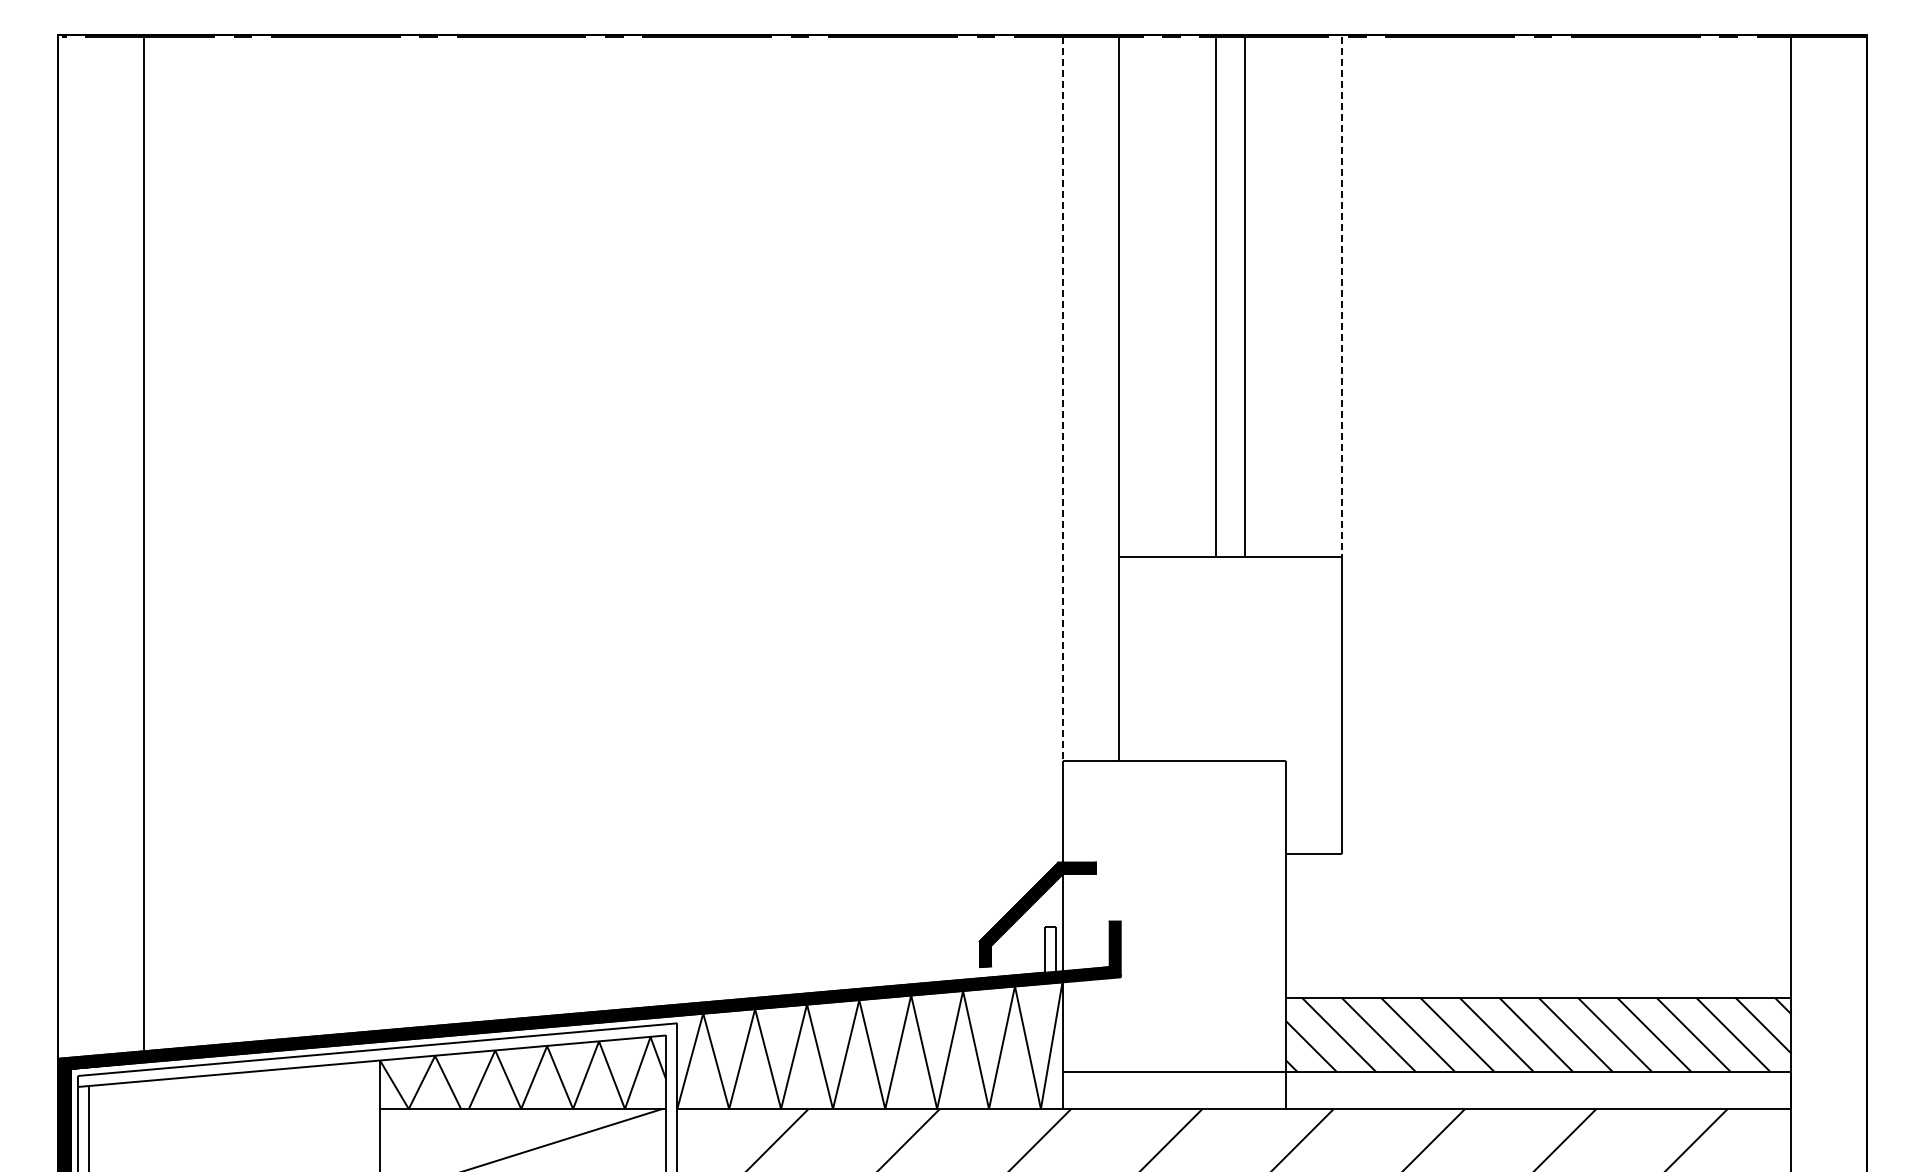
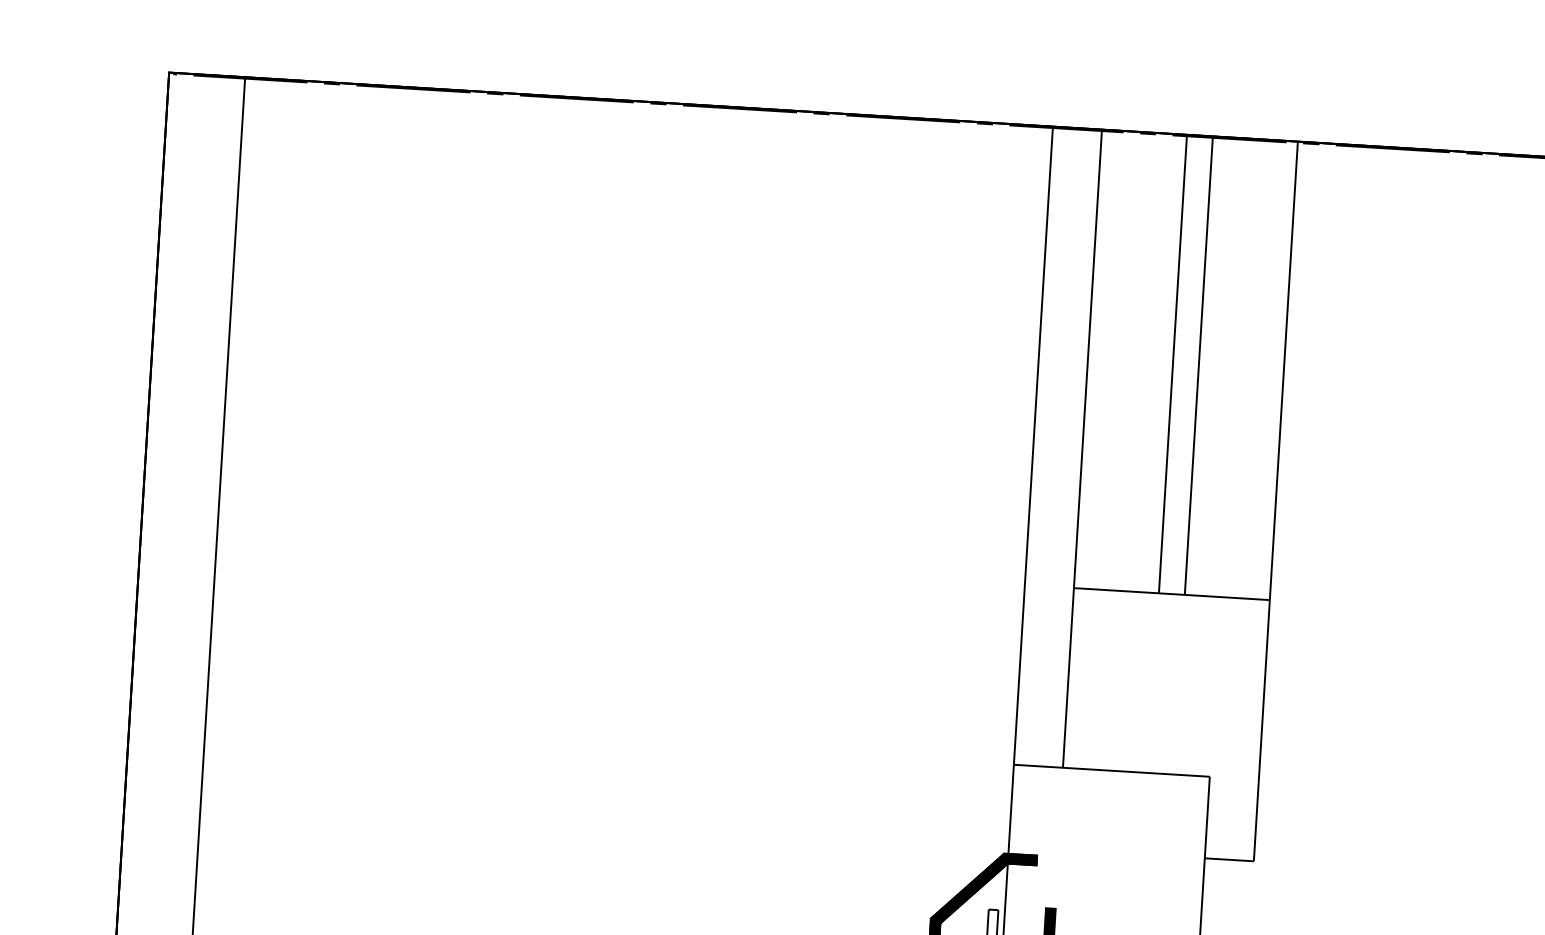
line: (1342, 297) -> (1284, 372), dashed -> solid
line: (1063, 399) -> (1033, 446), dashed -> solid

